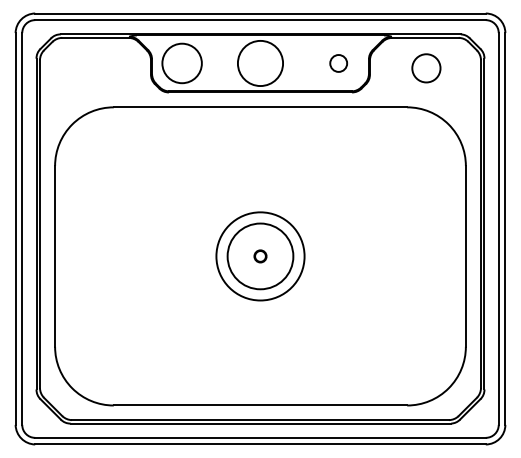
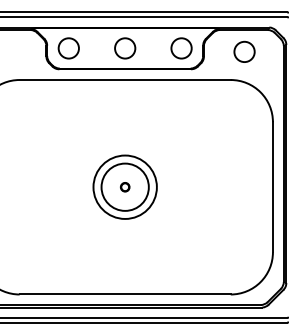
circle: (182, 63) -> (69, 48), size x0.71
circle: (260, 63) -> (125, 48), size x0.62
circle: (338, 63) -> (181, 48), size x1.67

